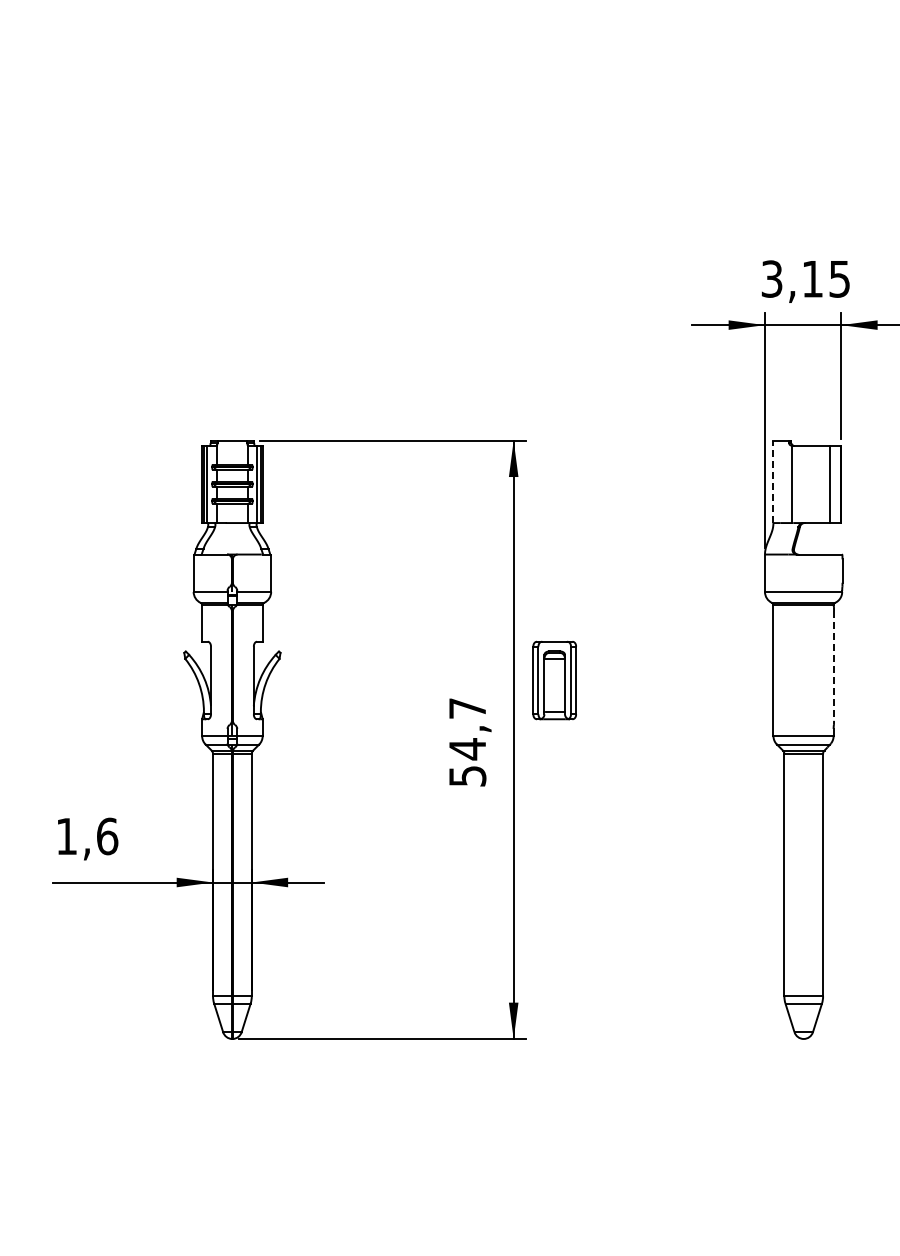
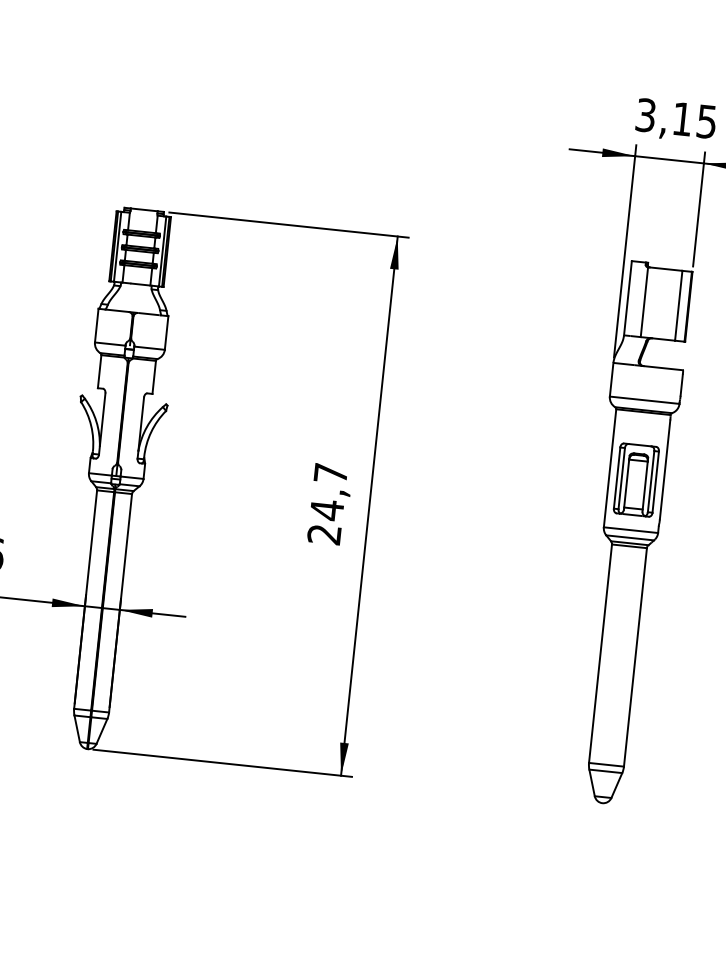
line: (773, 481) -> (628, 297), dashed -> solid
line: (834, 665) -> (665, 469), dashed -> solid
part: (554, 680) -> (636, 480), moved
text: (467, 776) -> (324, 534), 54,7 -> 24,7

